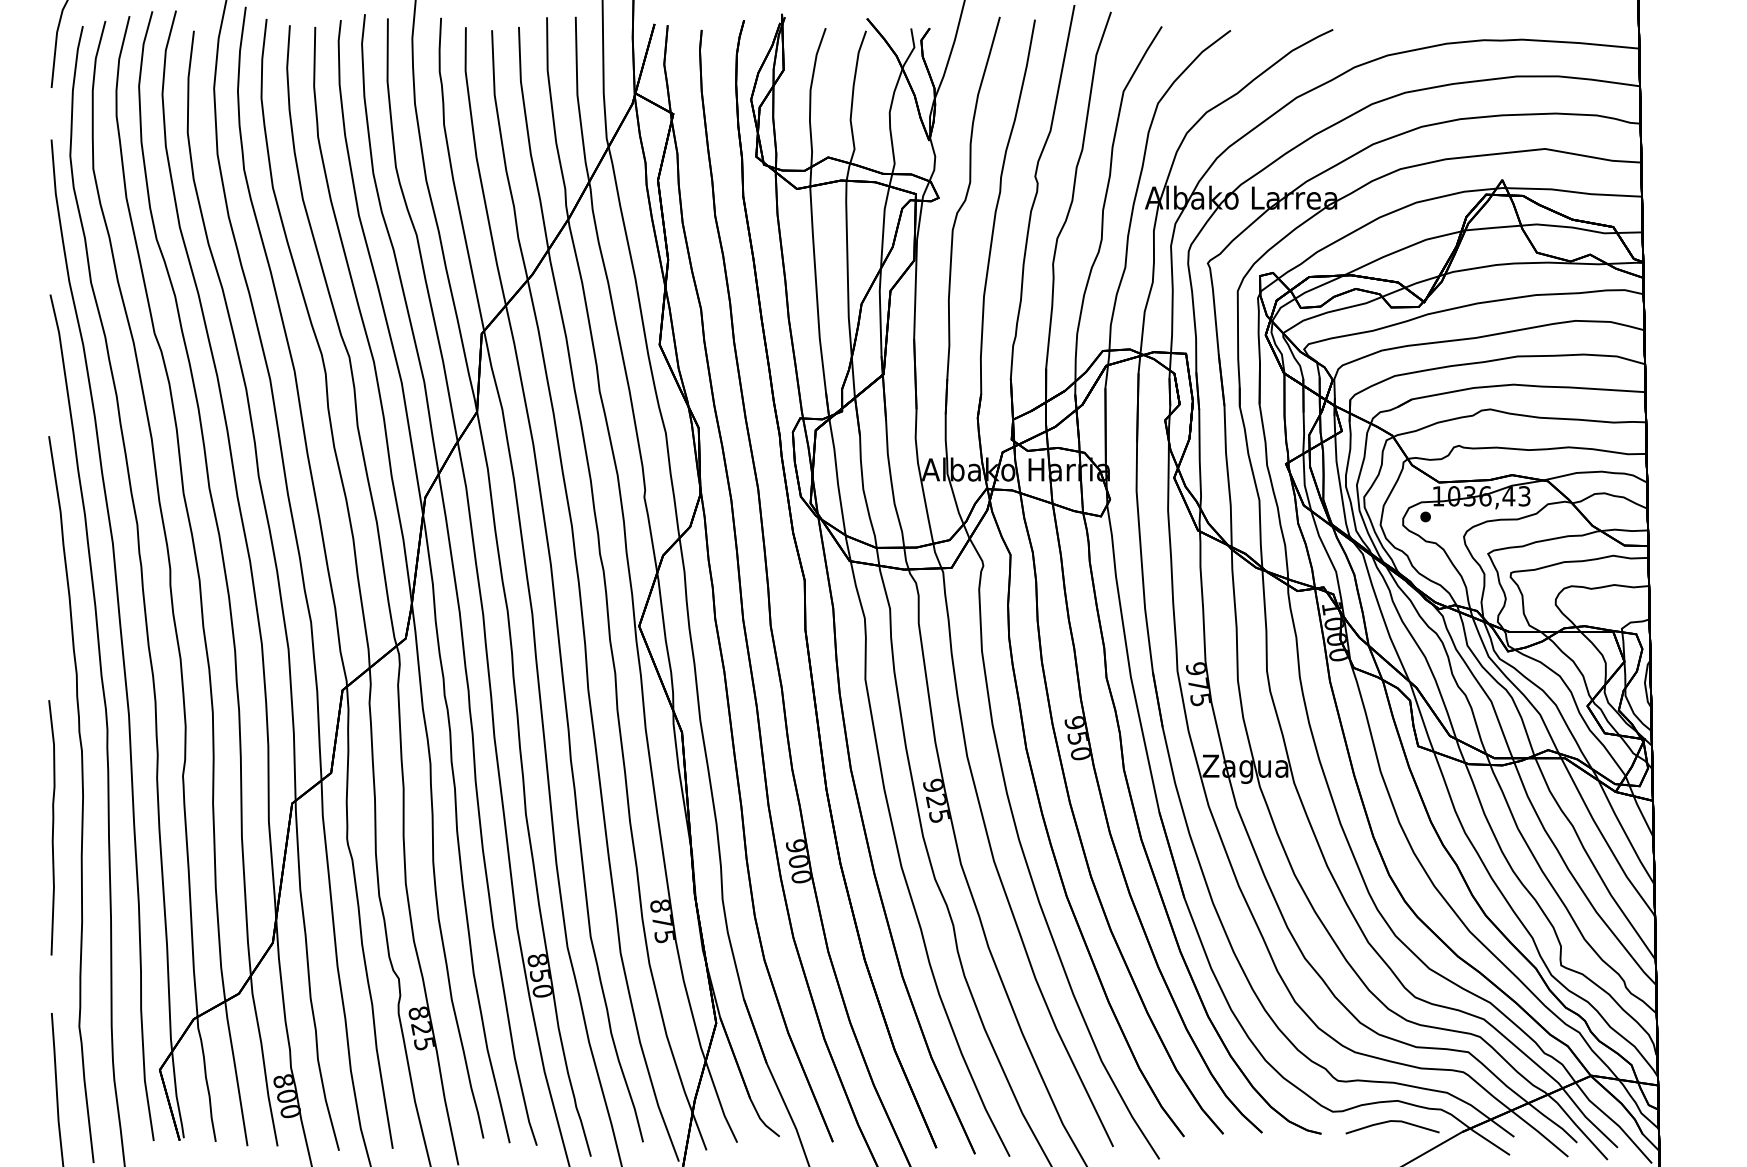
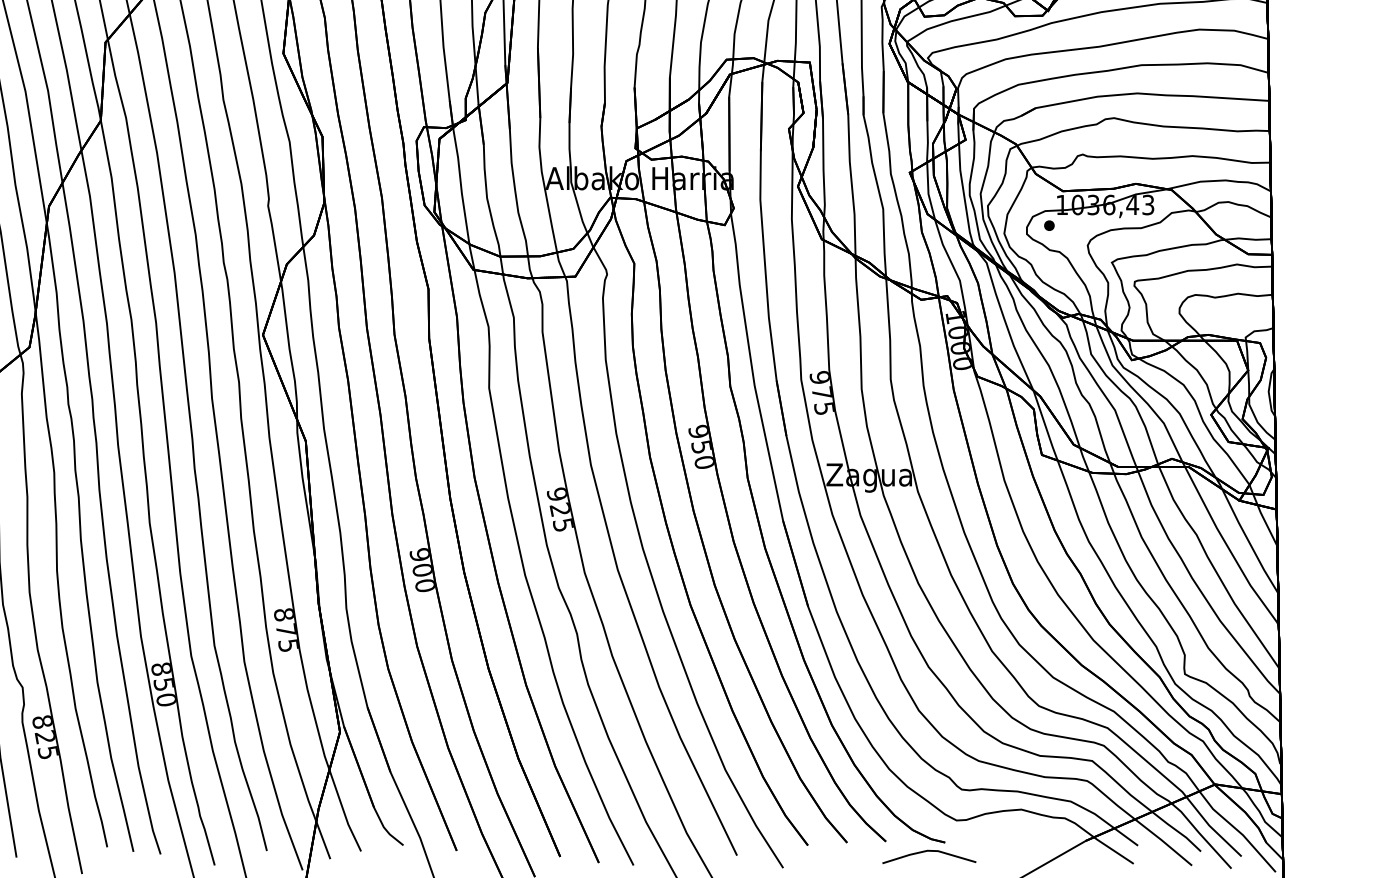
line: (1394, 1122) -> (931, 852), moved

